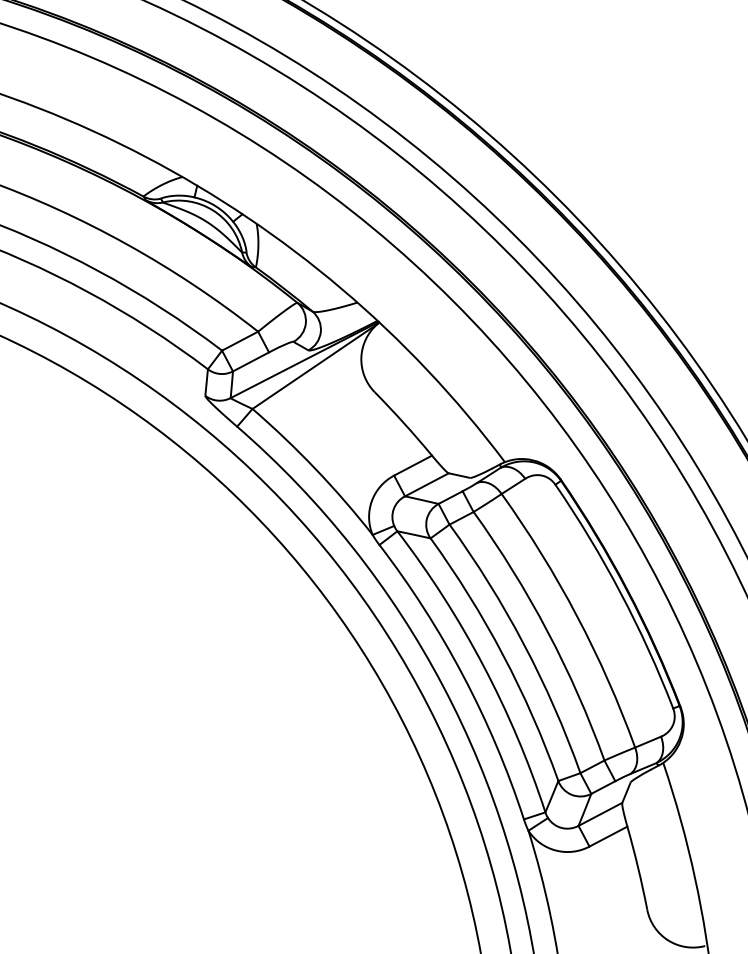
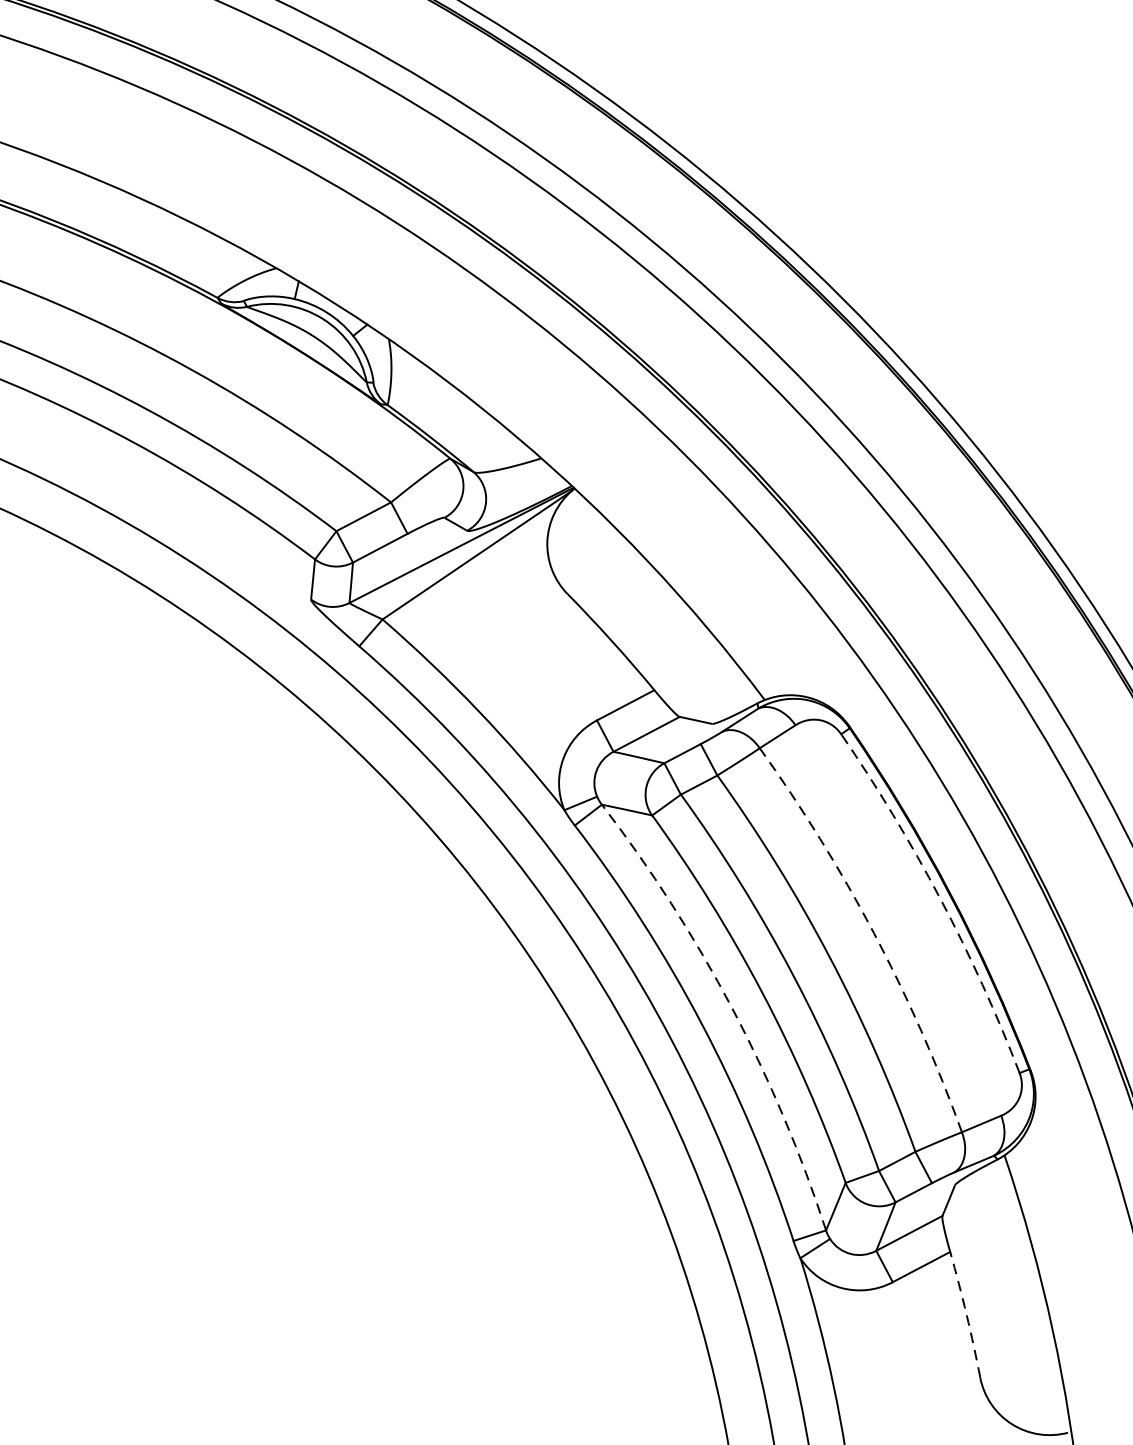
arc: (620, 593) -> (939, 898), solid -> dashed
arc: (577, 616) -> (874, 933), solid -> dashed
arc: (483, 665) -> (732, 1007), solid -> dashed
arc: (638, 867) -> (967, 1313), solid -> dashed

